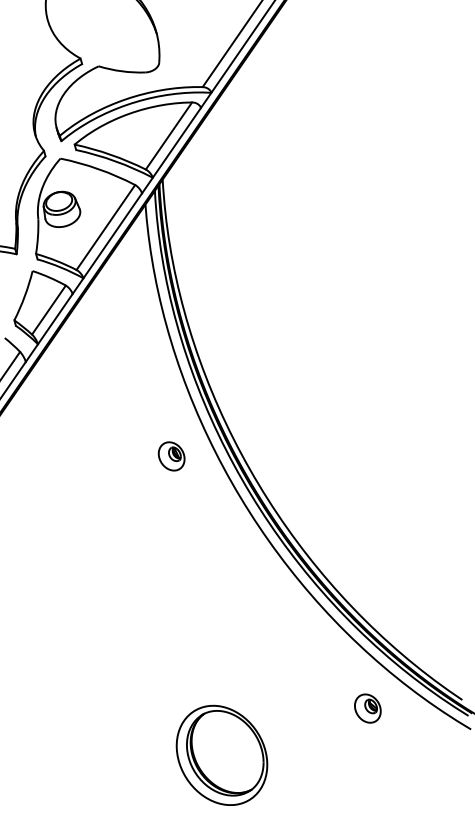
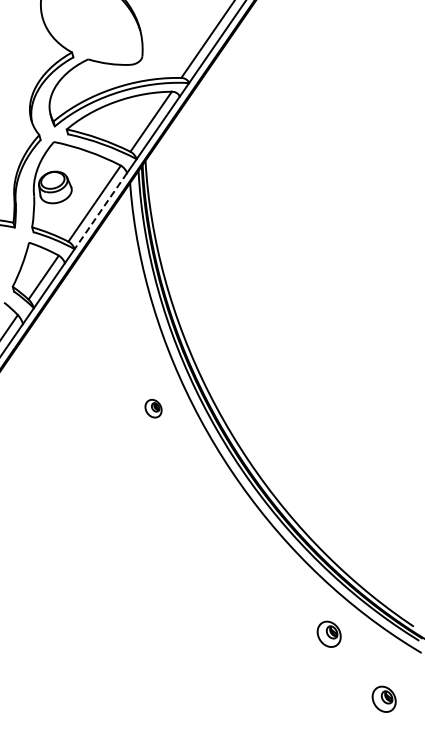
line: (112, 236) -> (100, 211), solid -> dashed
part: (171, 456) -> (153, 408), size x0.7
part: (221, 754) -> (198, 675), removed
part: (428, 780) -> (383, 698), added

